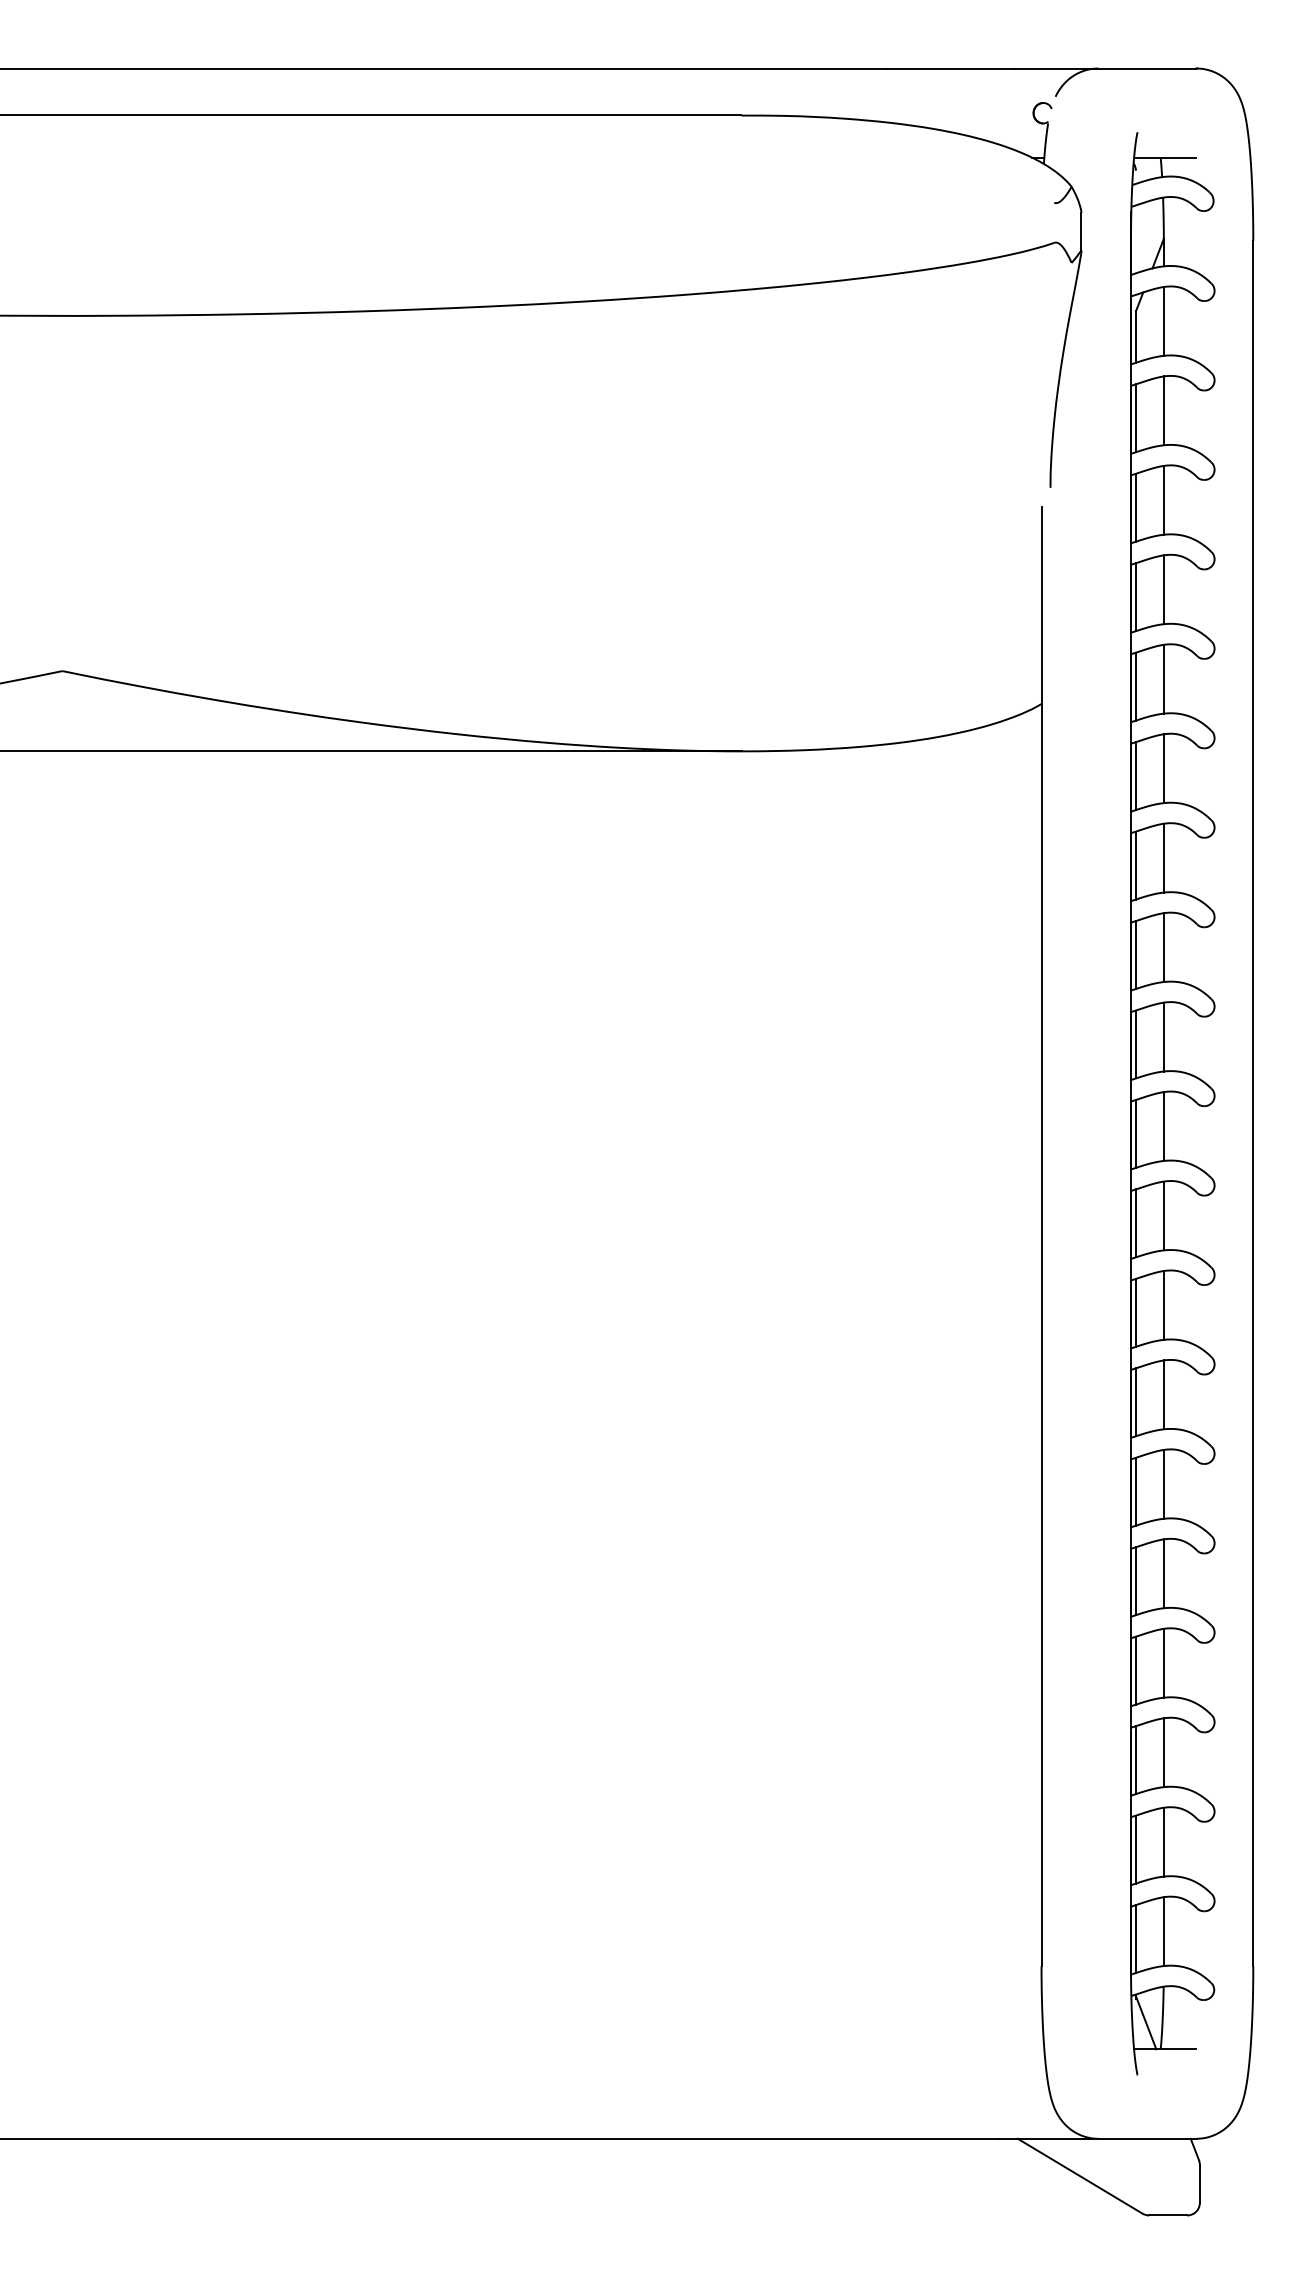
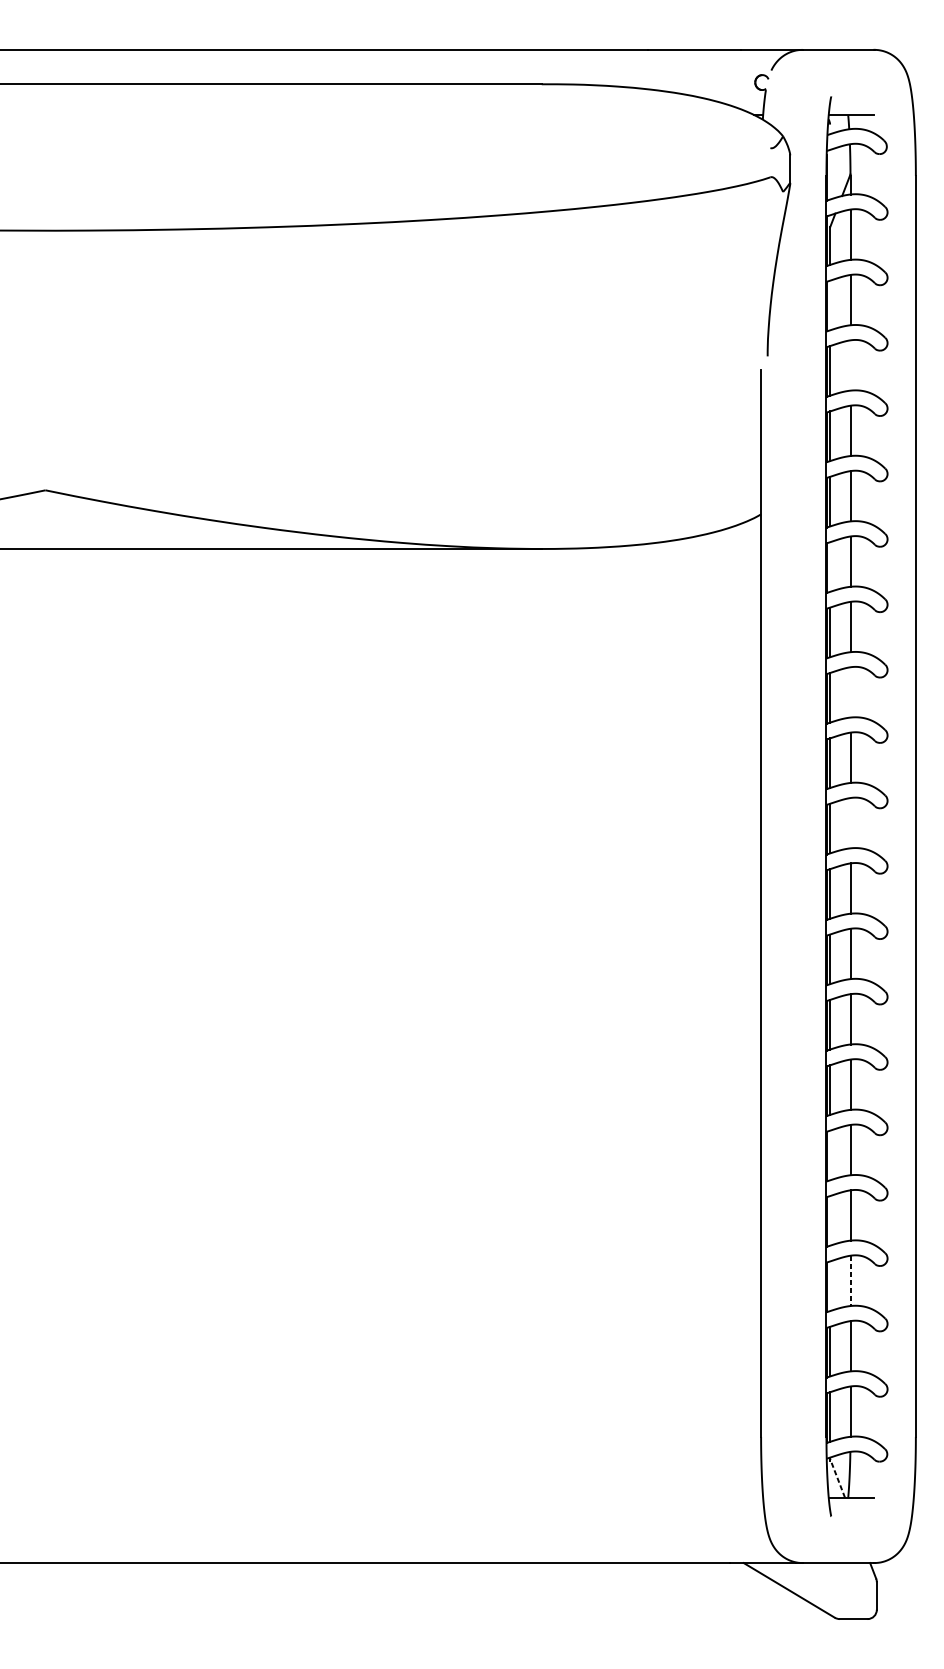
line: (1136, 418) -> (830, 305), removed
line: (1163, 499) -> (850, 364), removed
line: (1136, 776) -> (830, 567), removed
line: (1163, 947) -> (850, 692), removed
line: (1163, 1126) -> (850, 823), removed
line: (1136, 1581) -> (830, 1155), removed
line: (1136, 1670) -> (830, 1220), removed
line: (1163, 1753) -> (850, 1281), solid -> dashed
line: (1136, 1760) -> (830, 1286), removed
line: (1146, 2022) -> (837, 1478), solid -> dashed

